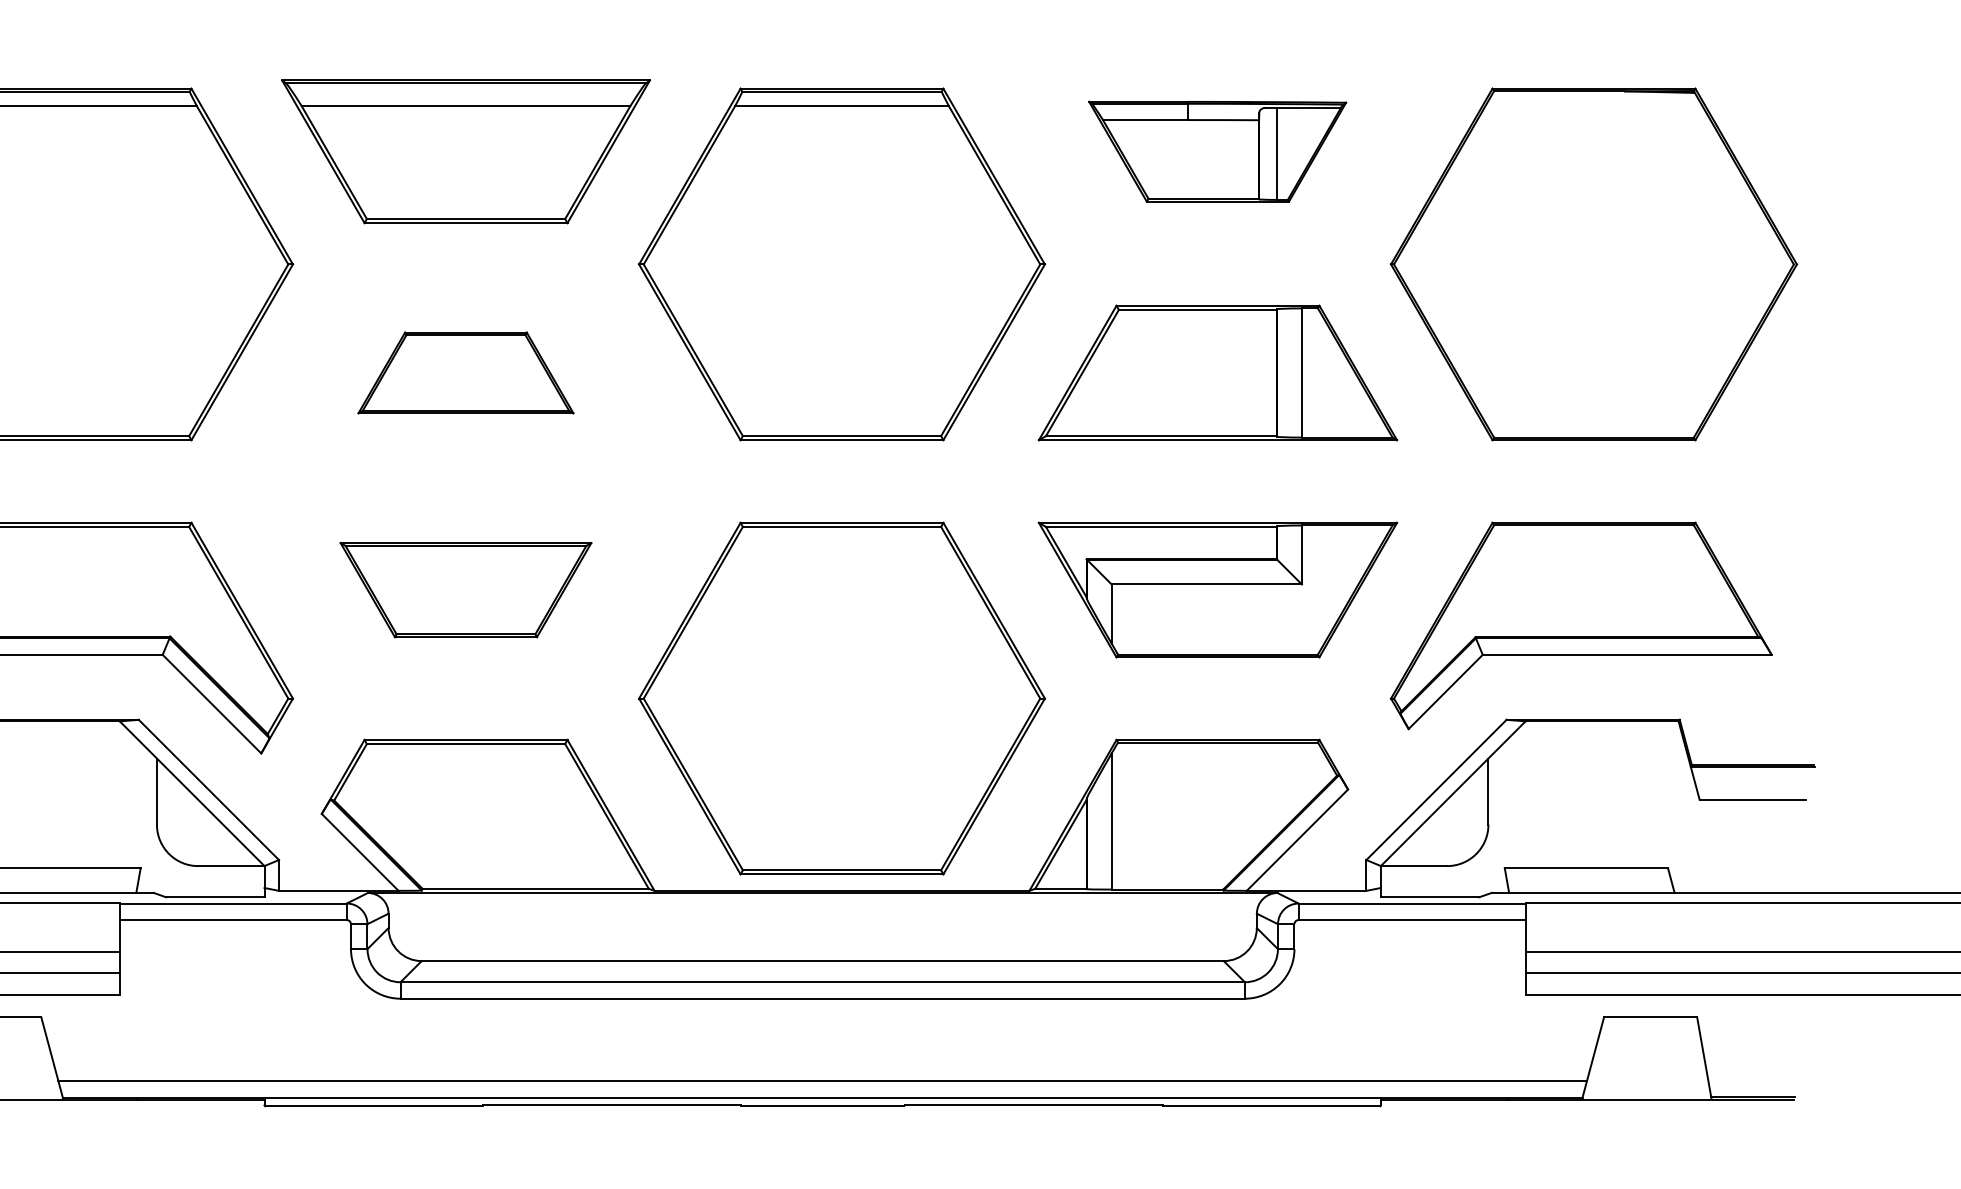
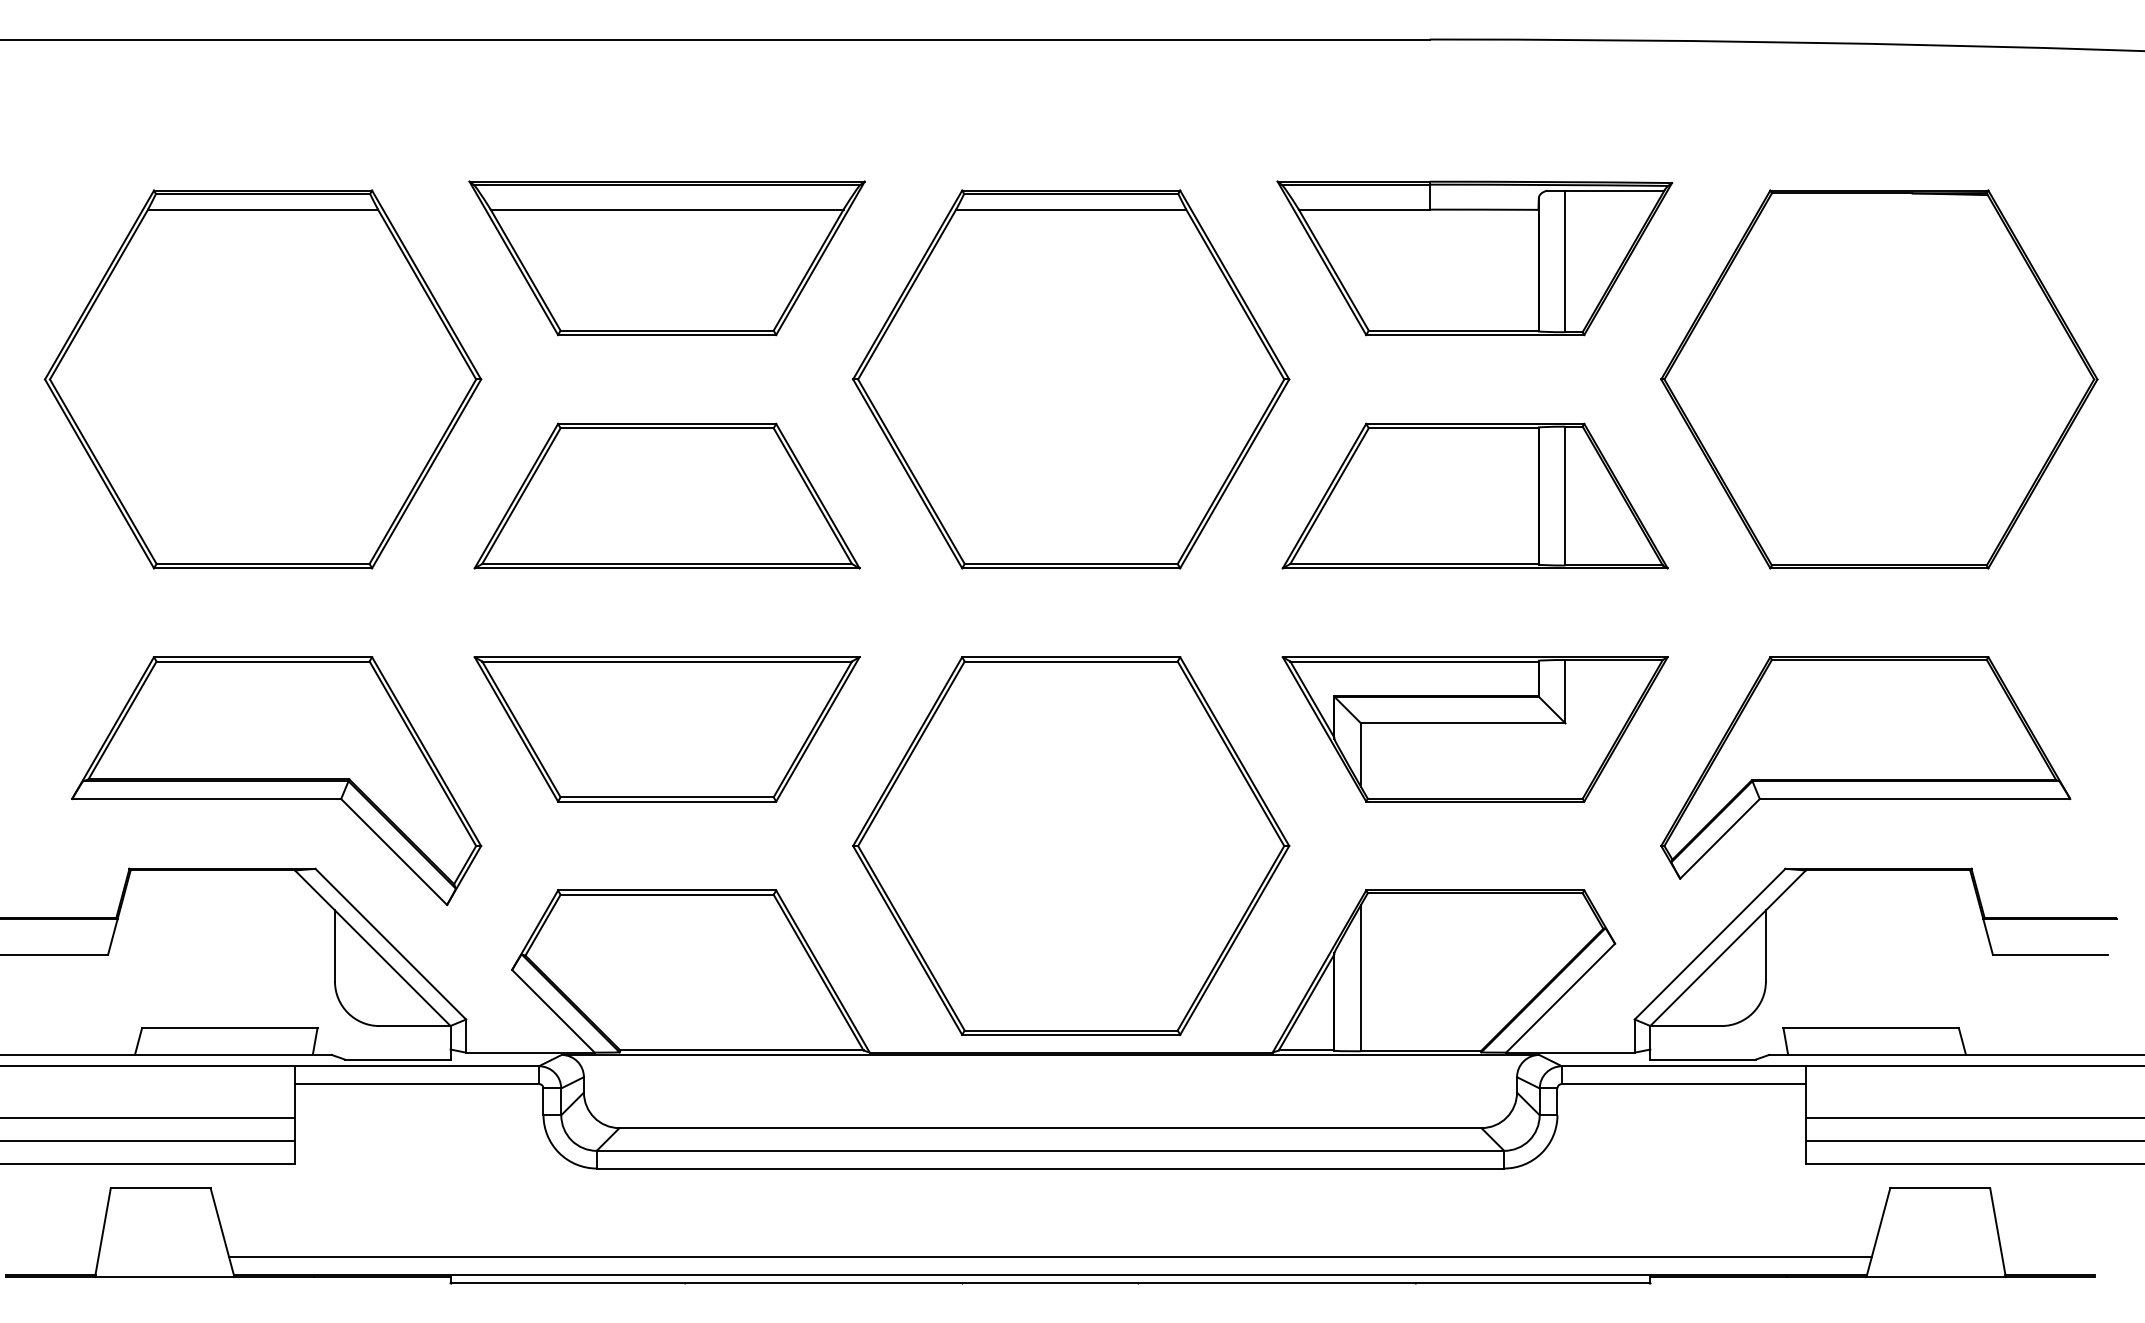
part: (1217, 151) -> (1474, 258), size x1.43
part: (465, 372) -> (666, 495), size x1.67
part: (465, 590) -> (666, 729), size x1.43

